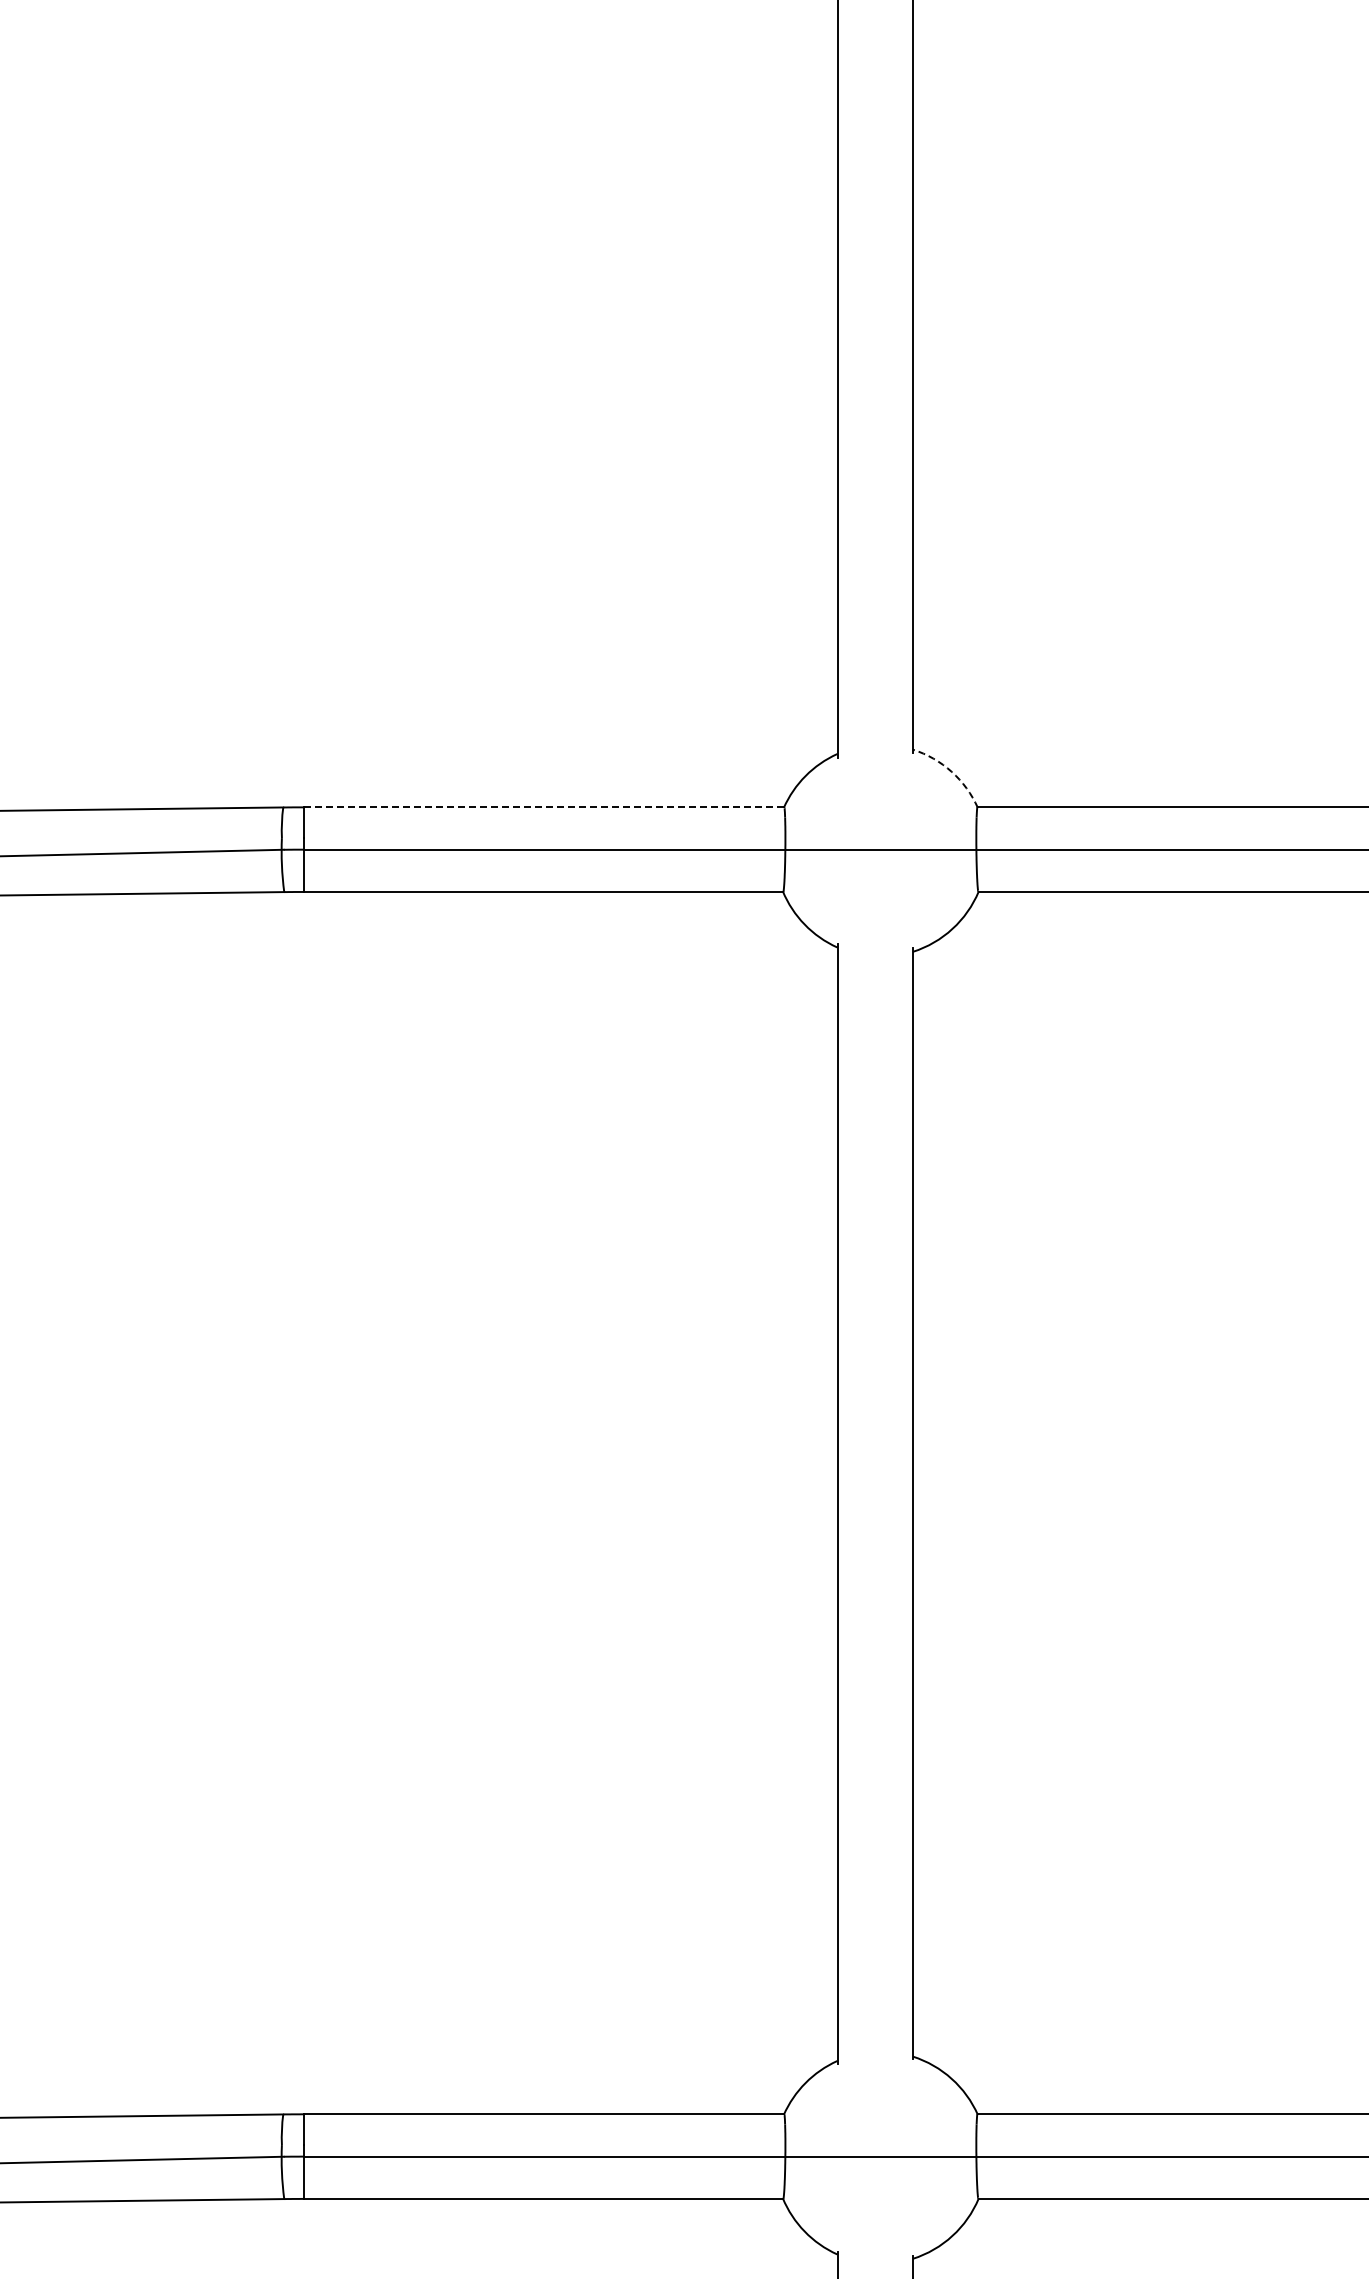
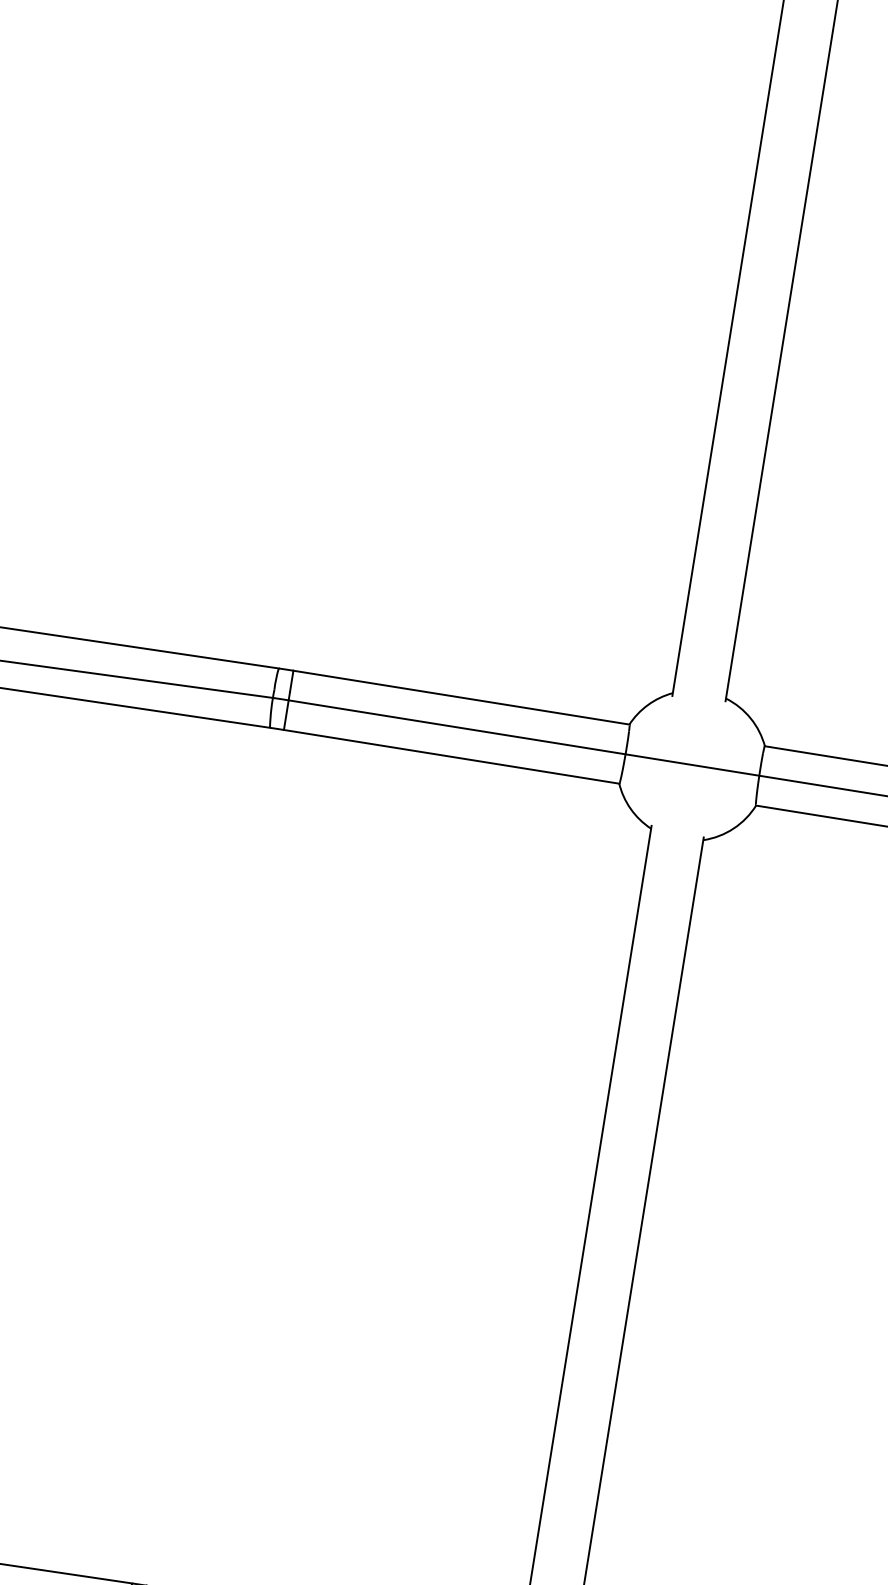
arc: (951, 771) -> (750, 718), dashed -> solid
line: (543, 807) -> (460, 697), dashed -> solid

